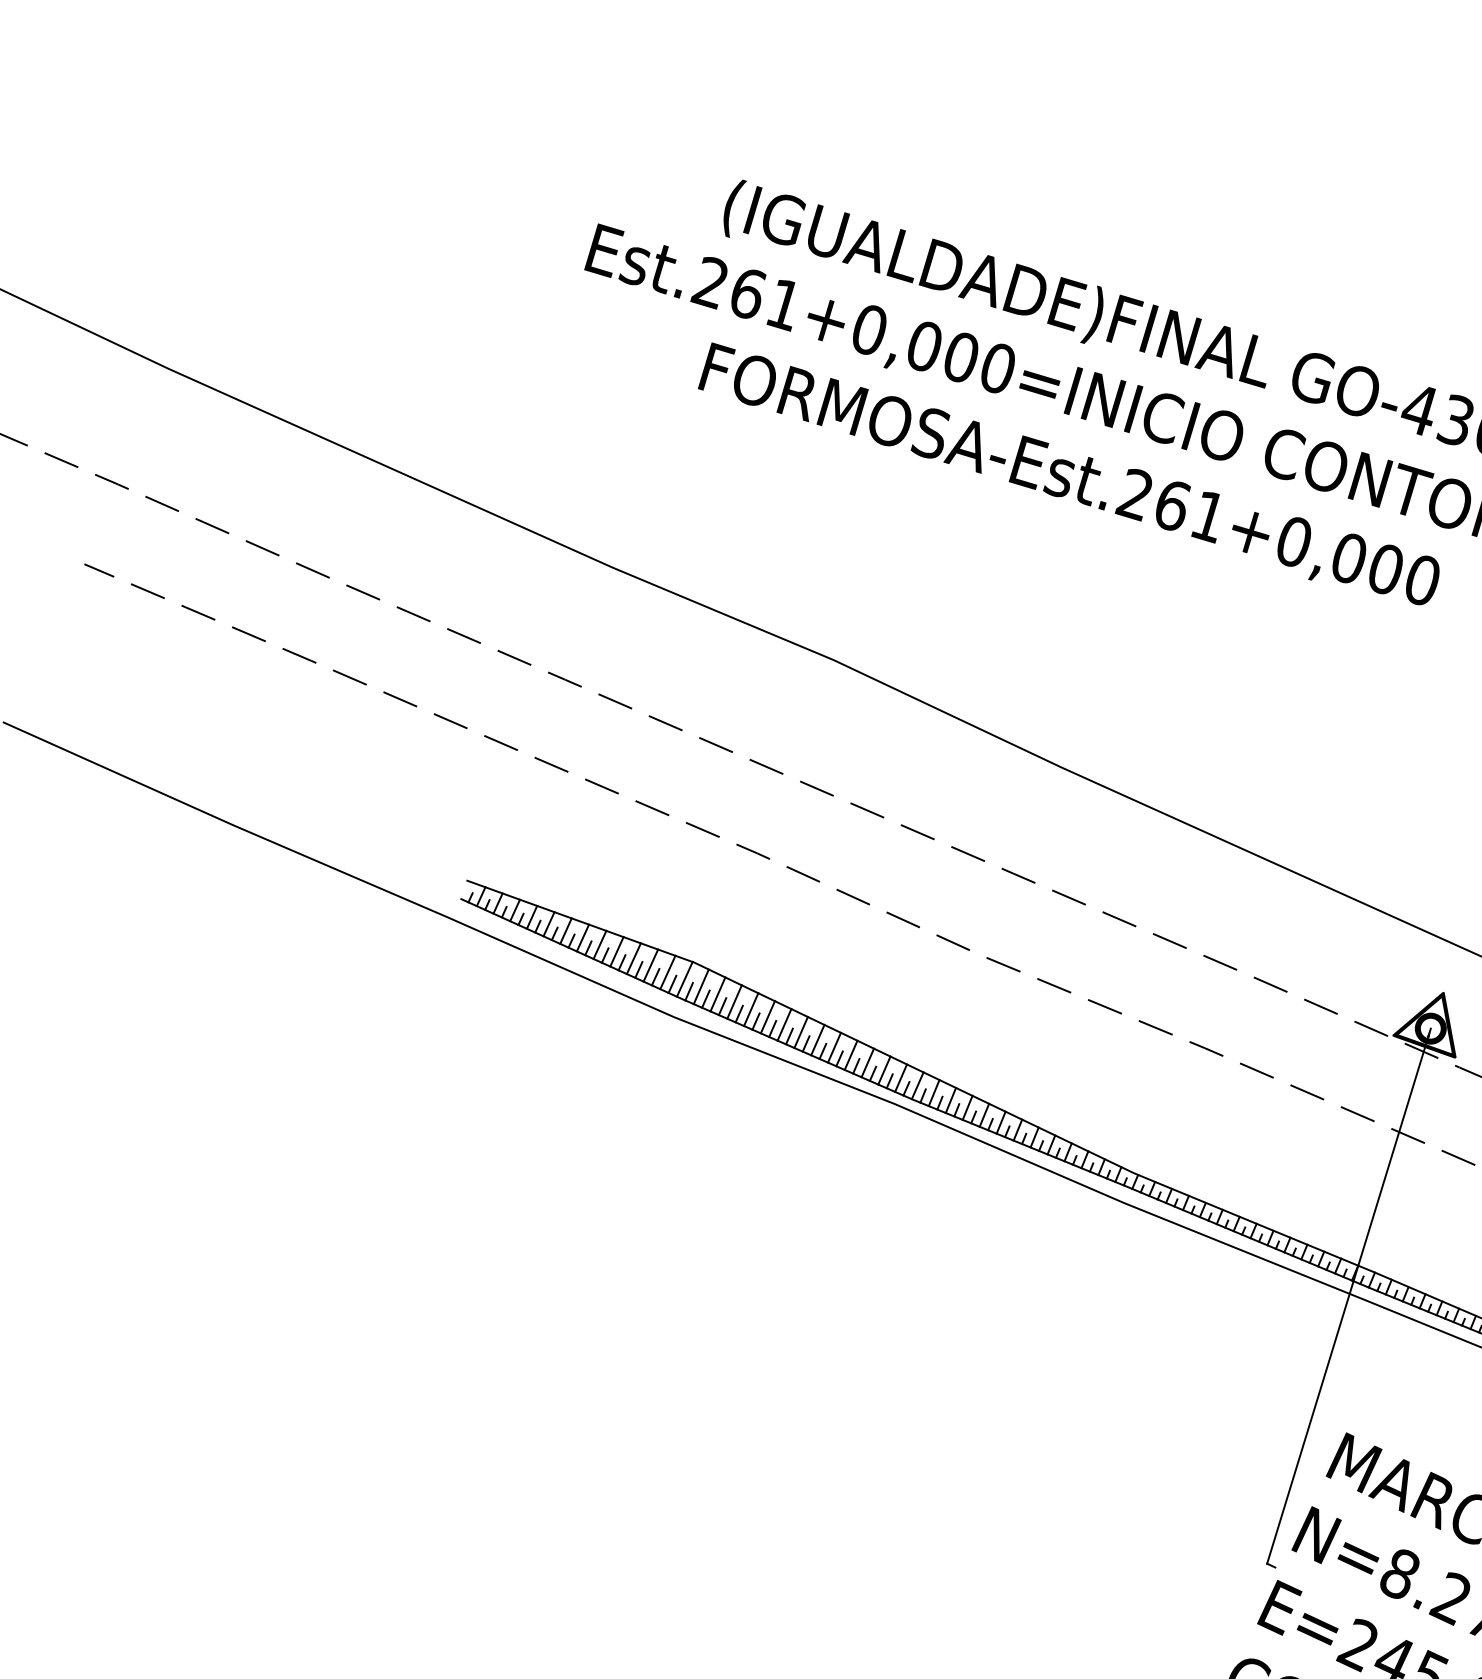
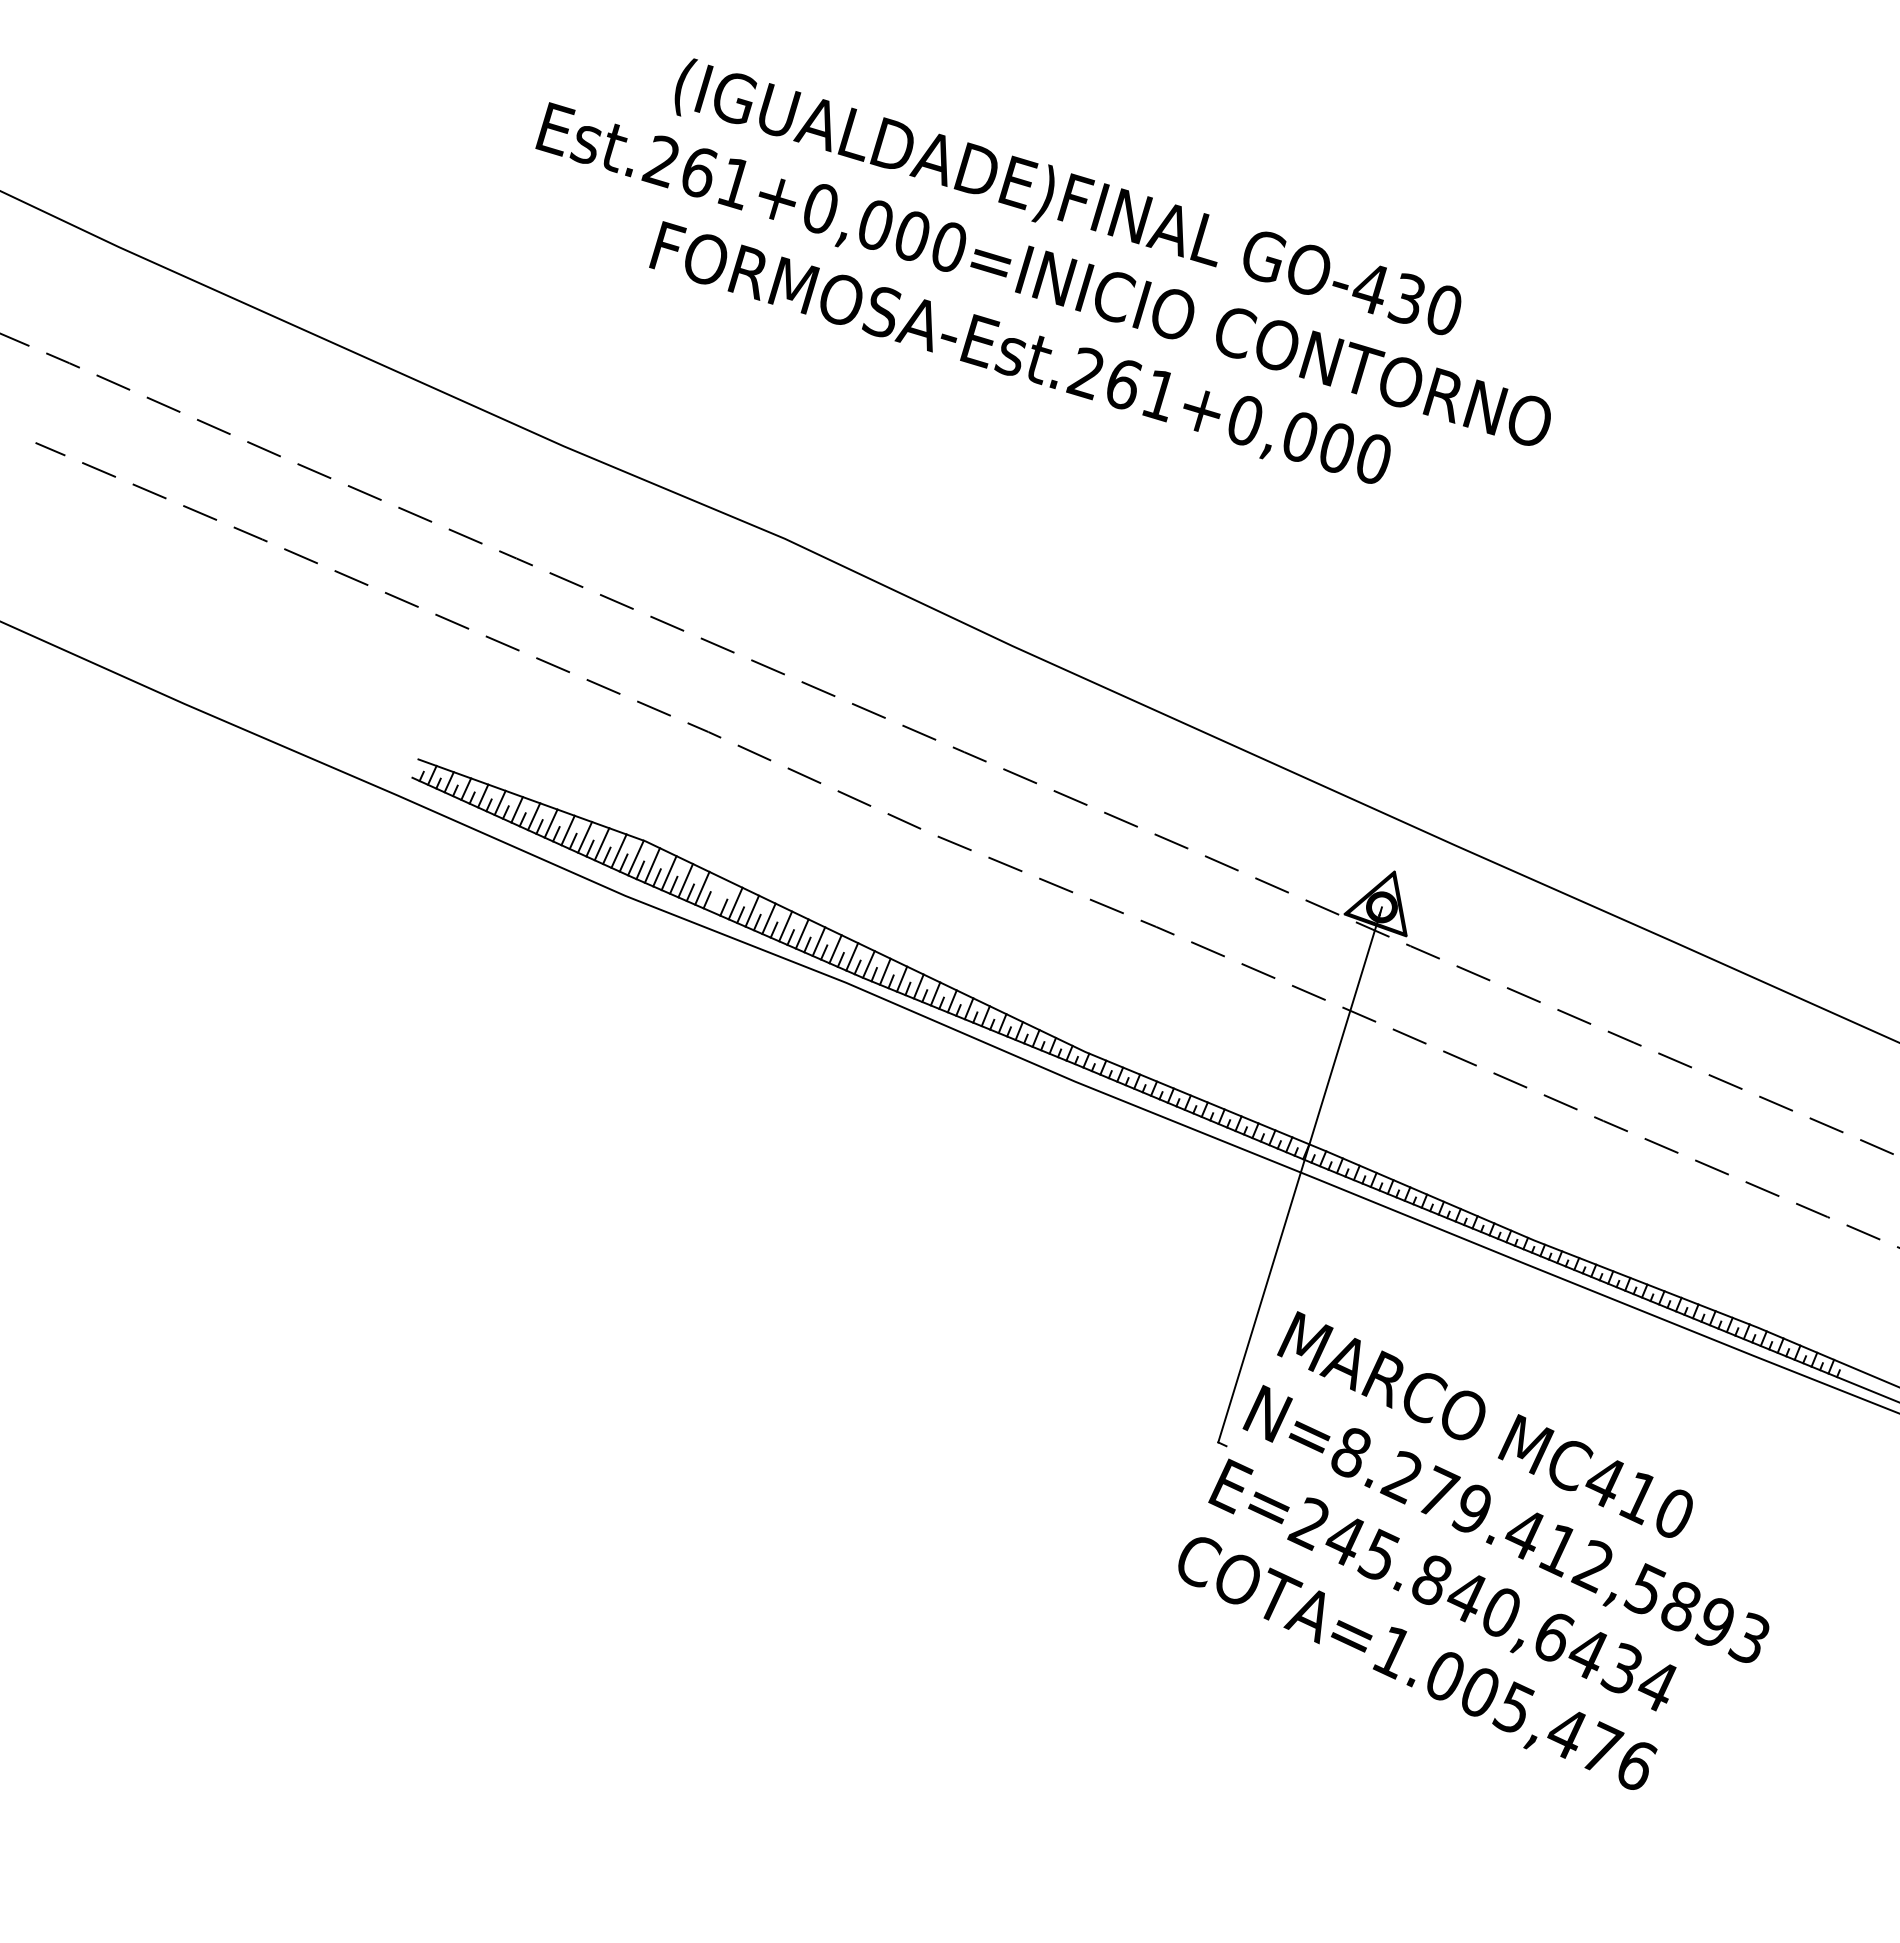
line: (768, 1016) -> (719, 895), removed

